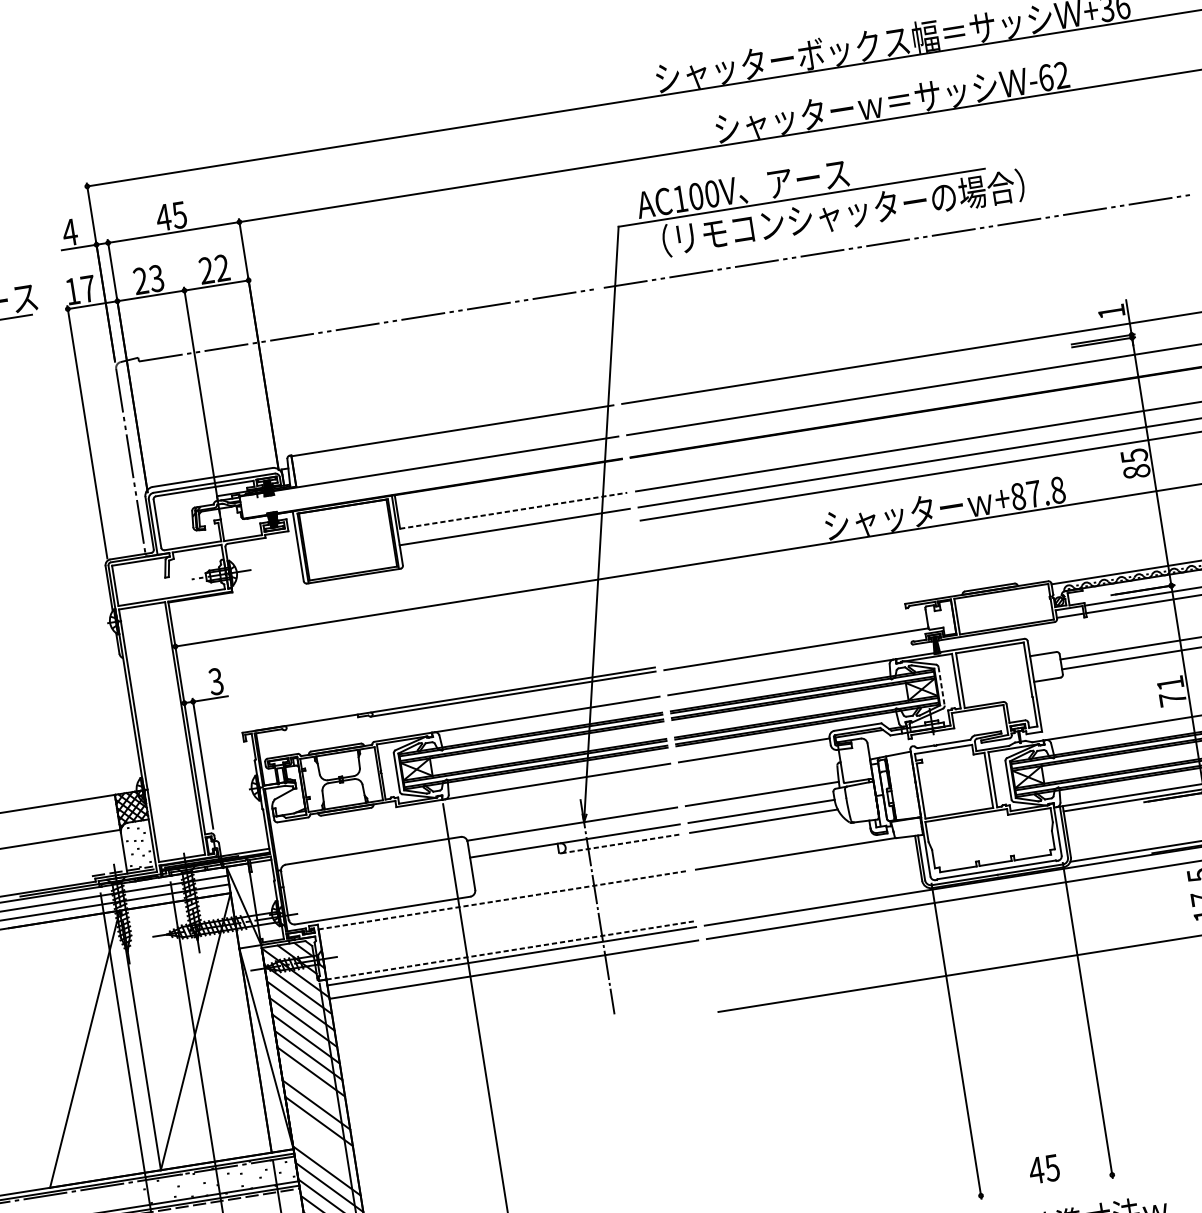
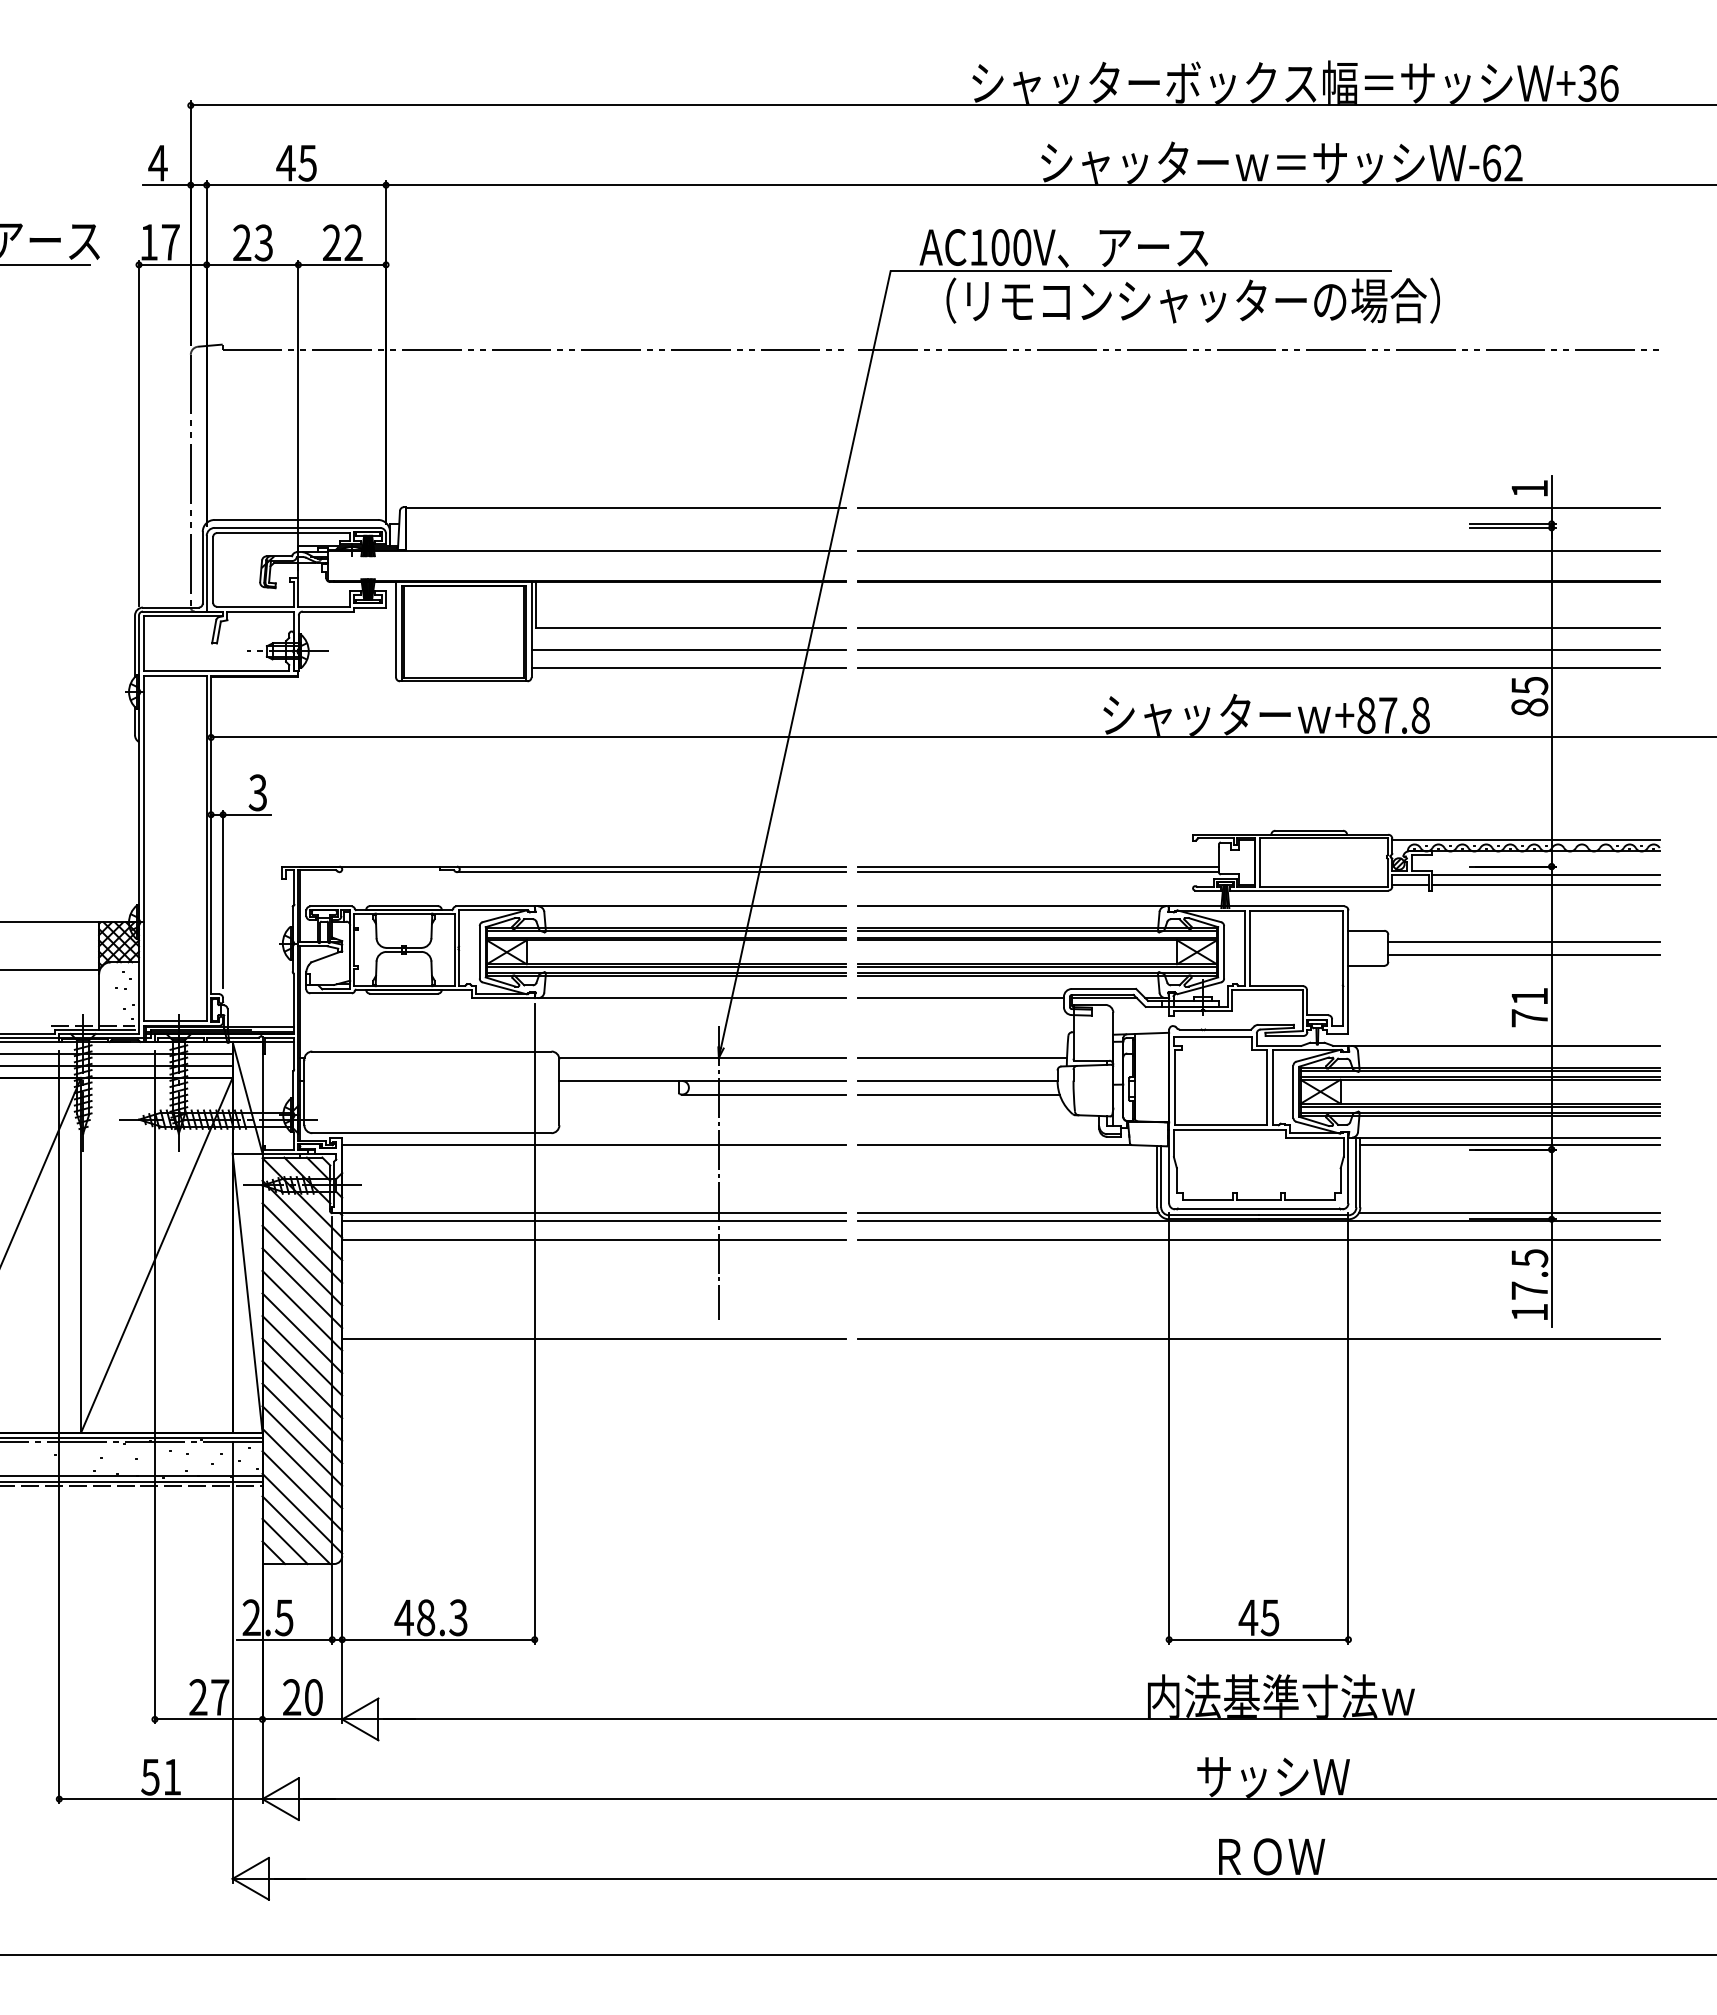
line: (514, 510) -> (691, 627), dashed -> solid
line: (516, 540) -> (688, 667), added
line: (795, 645) -> (1037, 866), added
line: (941, 686) -> (1224, 952), dashed -> solid
line: (621, 843) -> (764, 1094), dashed -> solid
line: (503, 899) -> (594, 1144), dashed -> solid
line: (813, 902) -> (1007, 1213), added
line: (511, 950) -> (594, 1213), dashed -> solid
line: (525, 1042) -> (593, 1339), added
line: (313, 1088) -> (302, 1355), added
line: (321, 1137) -> (302, 1423), added
line: (324, 1154) -> (302, 1445), added
line: (1046, 1185) -> (1258, 1639), added

